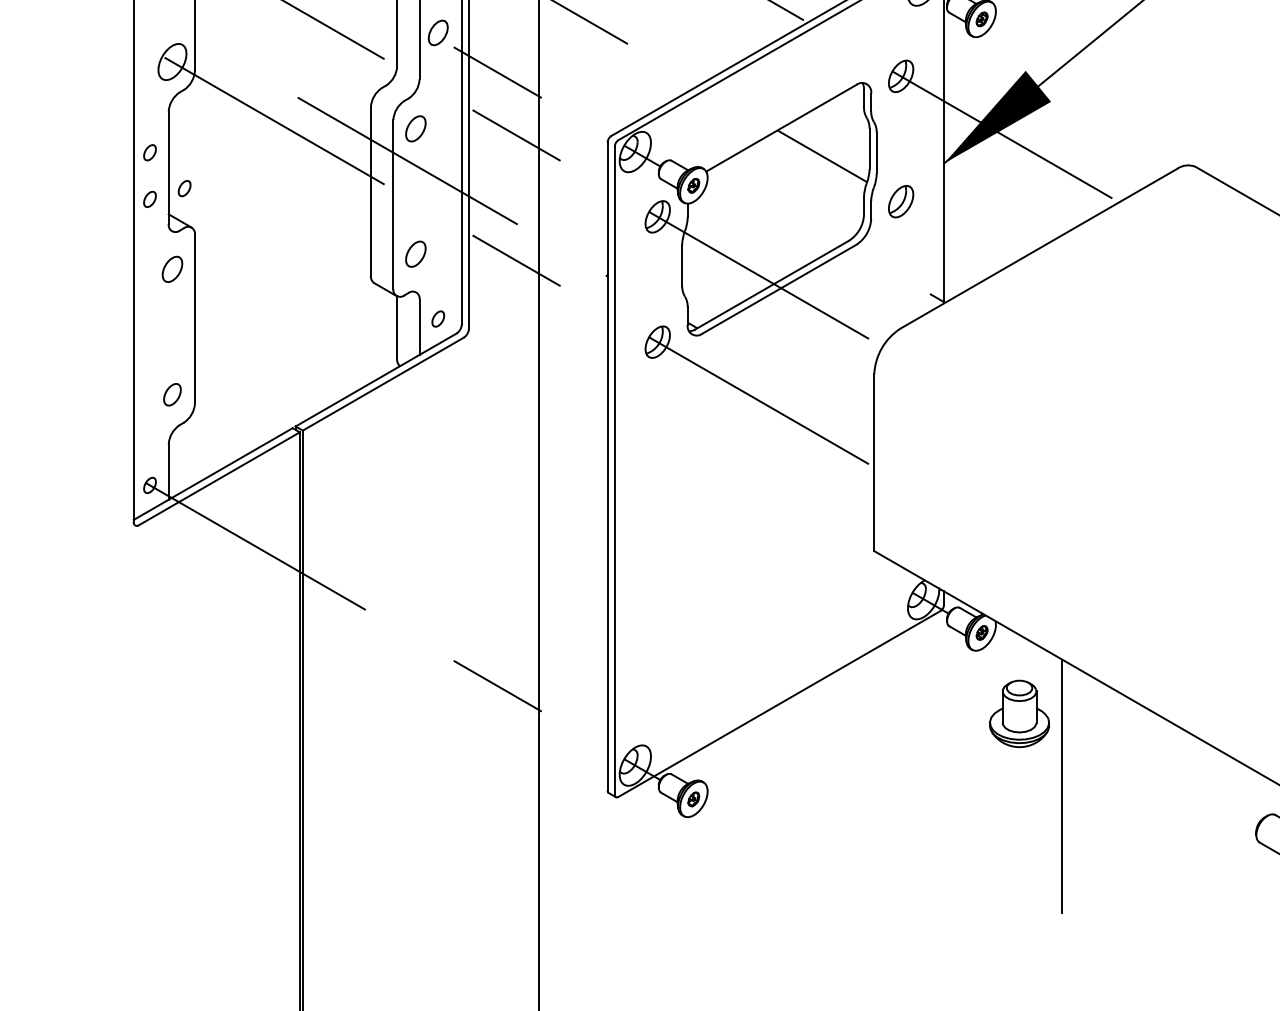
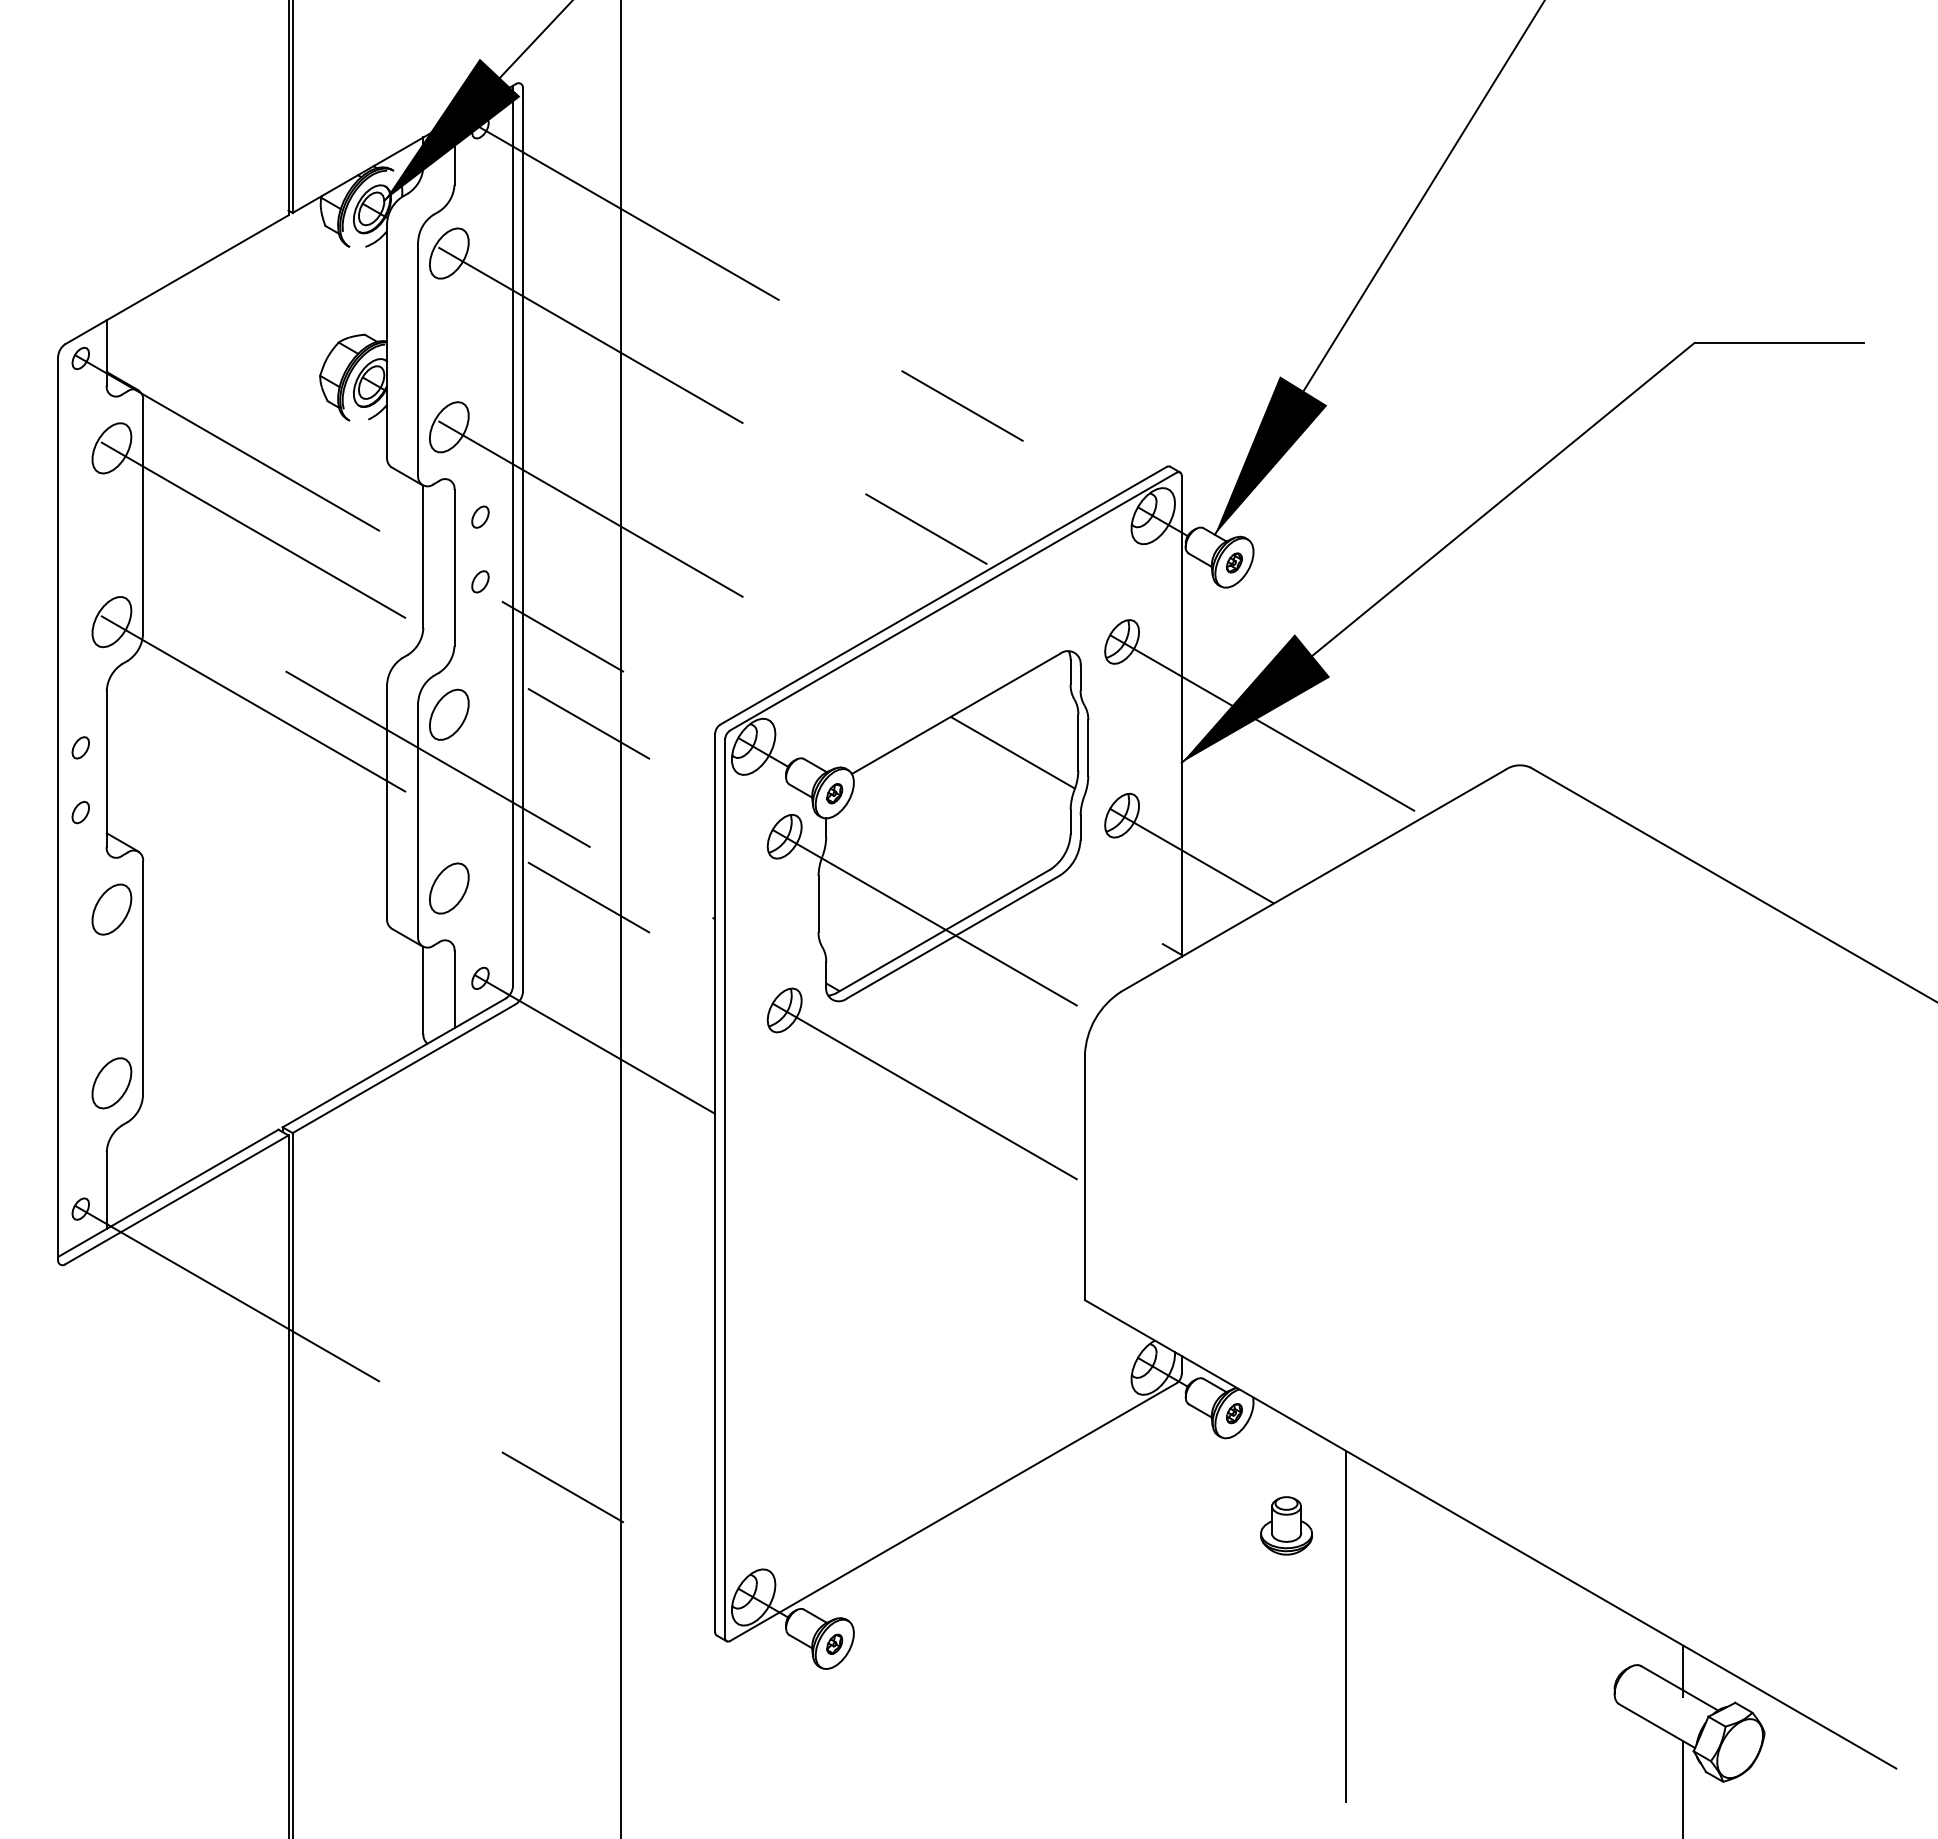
part: (438, 32) -> (480, 581), size x0.62
part: (415, 128) -> (449, 714), size x1.43
part: (184, 188) -> (128, 797), removed
line: (951, 230) -> (1191, 855), added
part: (415, 254) -> (449, 888), size x1.43
part: (172, 269) -> (111, 909), size x1.43
line: (520, 366) -> (594, 1043), added
part: (172, 394) -> (111, 1083), size x1.67
part: (1019, 713) -> (1286, 1525), size x0.62

